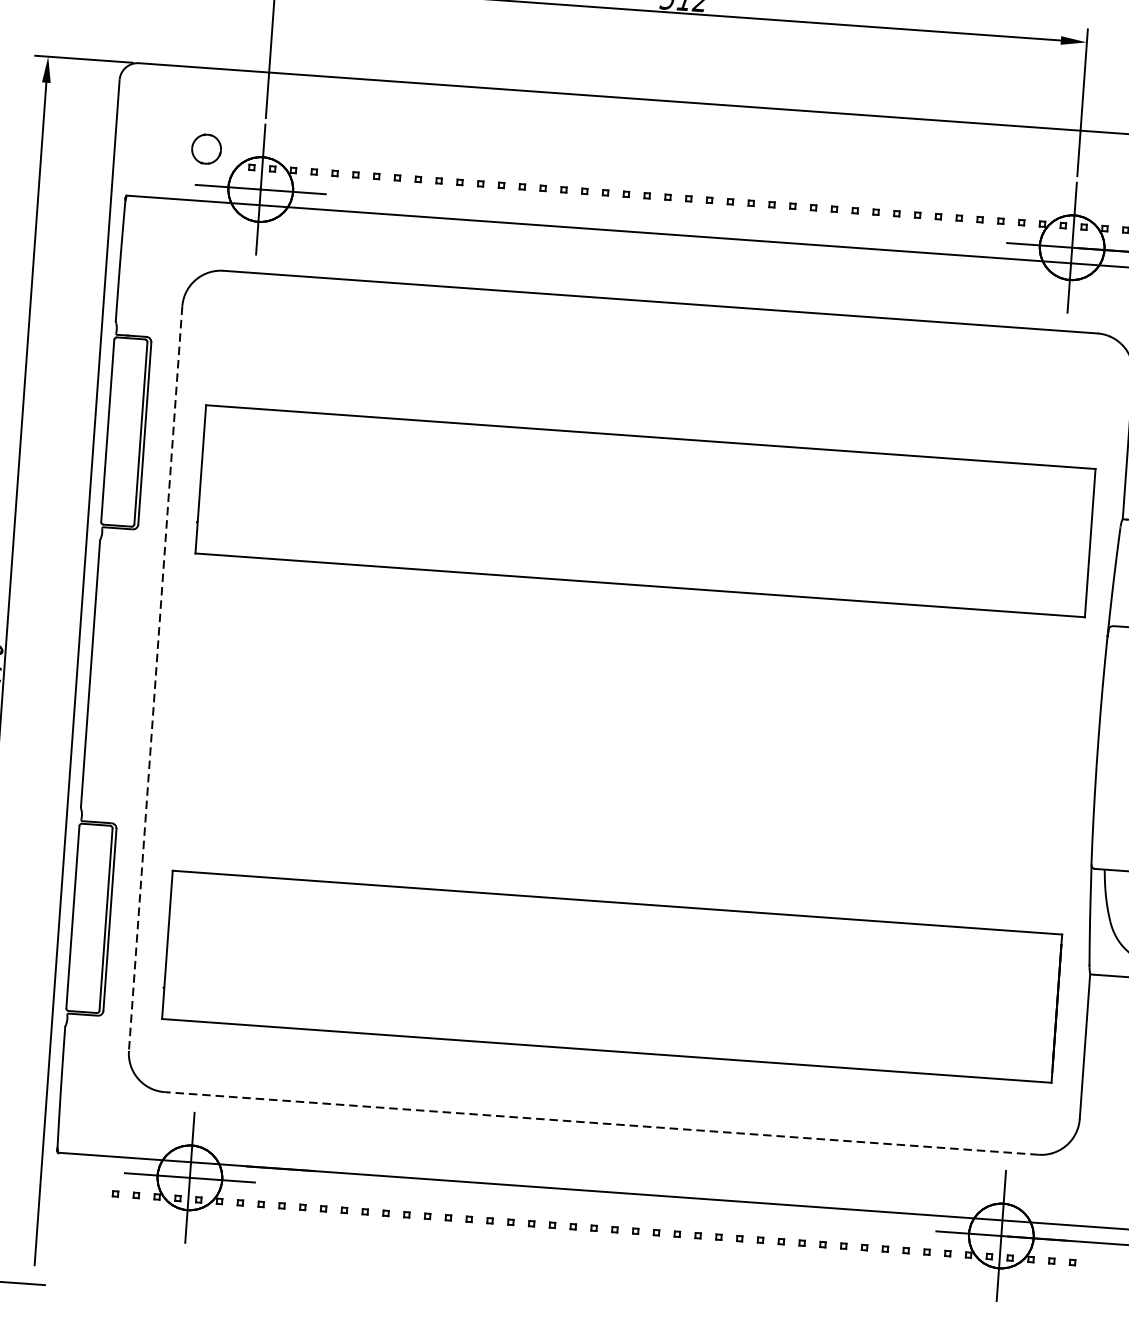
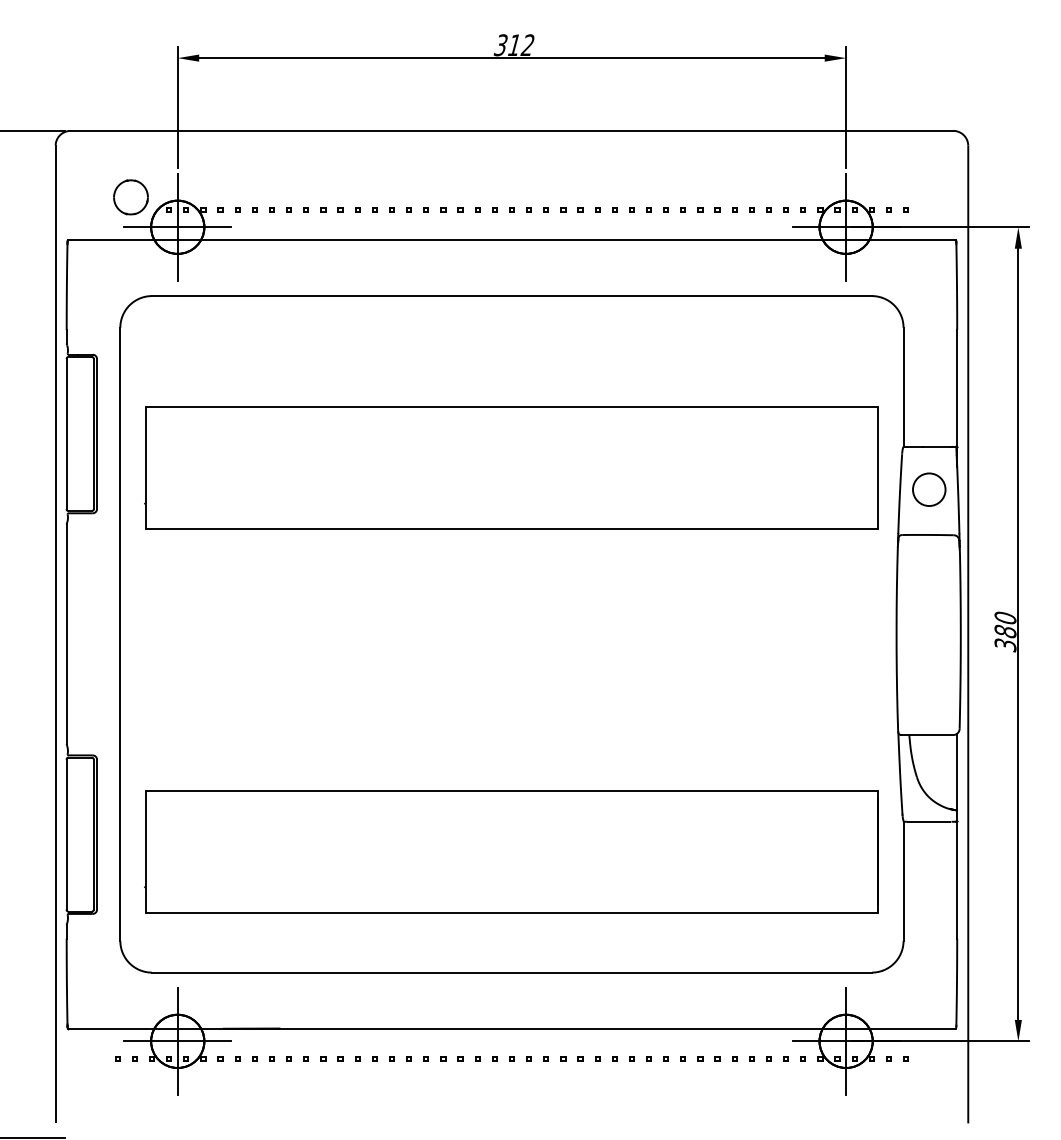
part: (205, 149) -> (130, 197), size x1.43
line: (155, 678) -> (120, 634), dashed -> solid
line: (601, 1123) -> (511, 972), dashed -> solid

